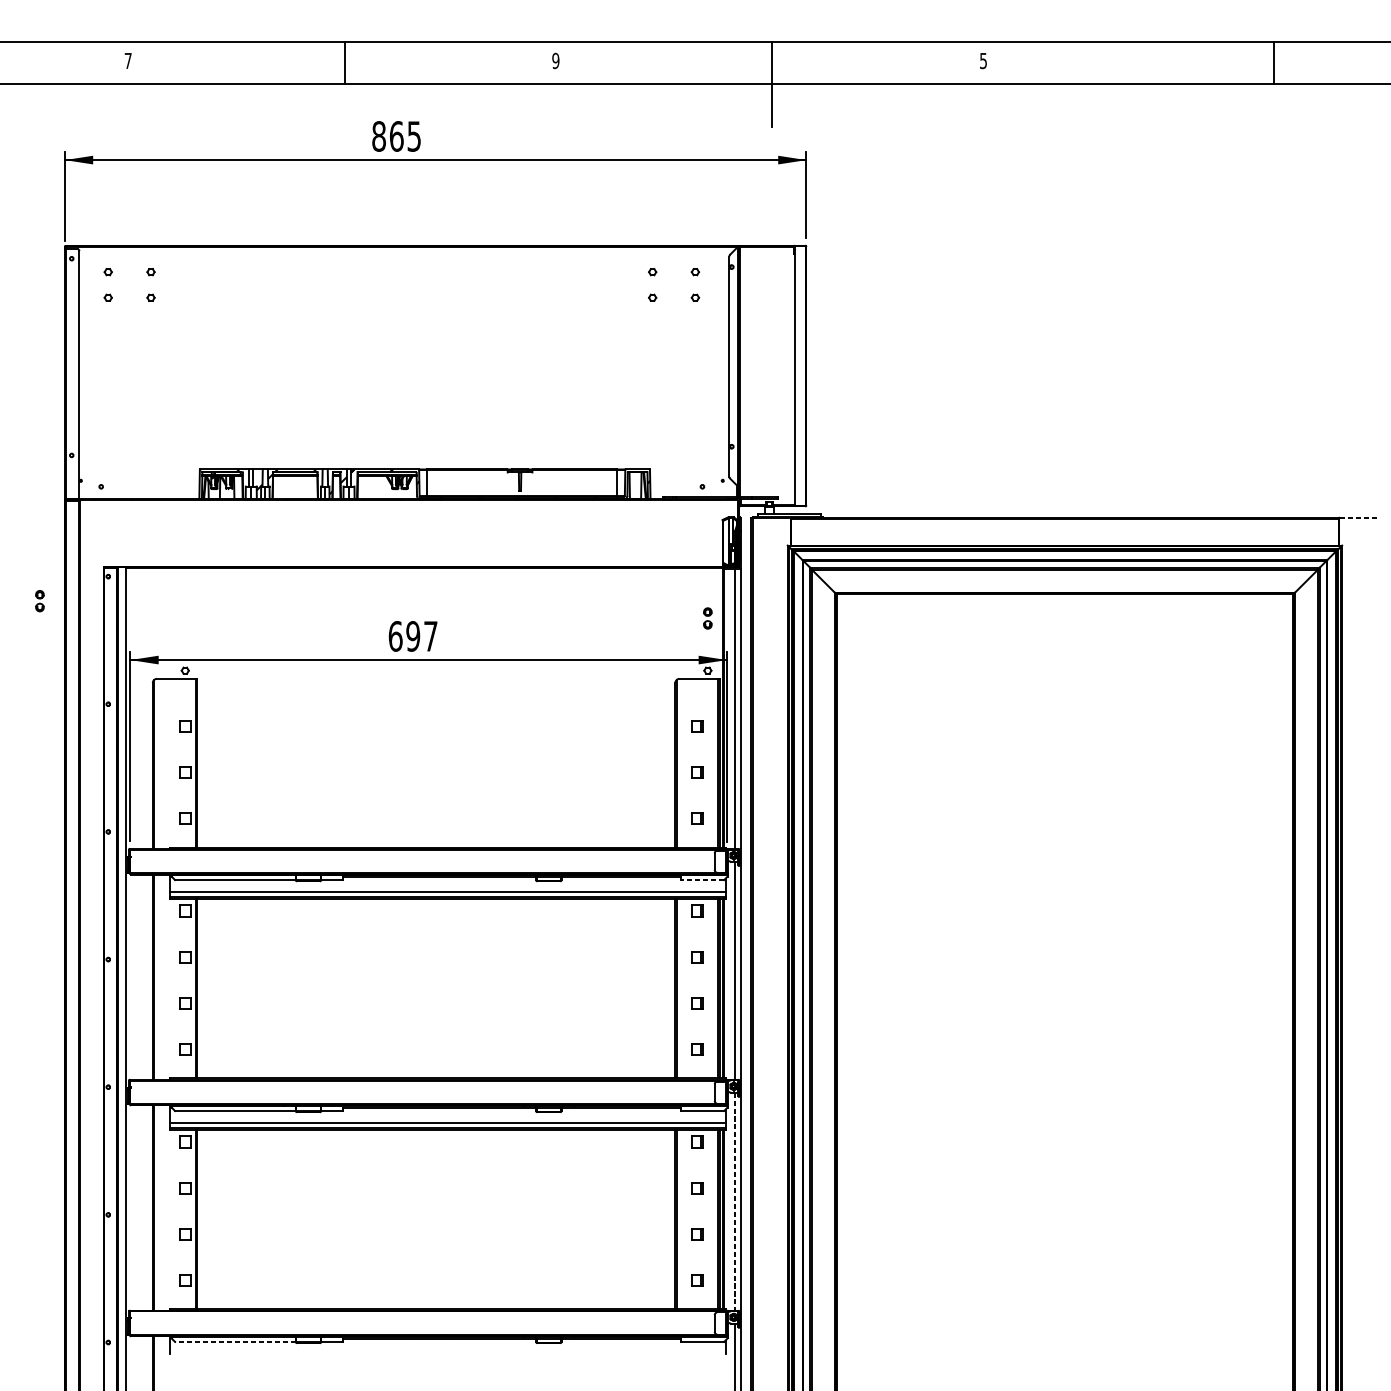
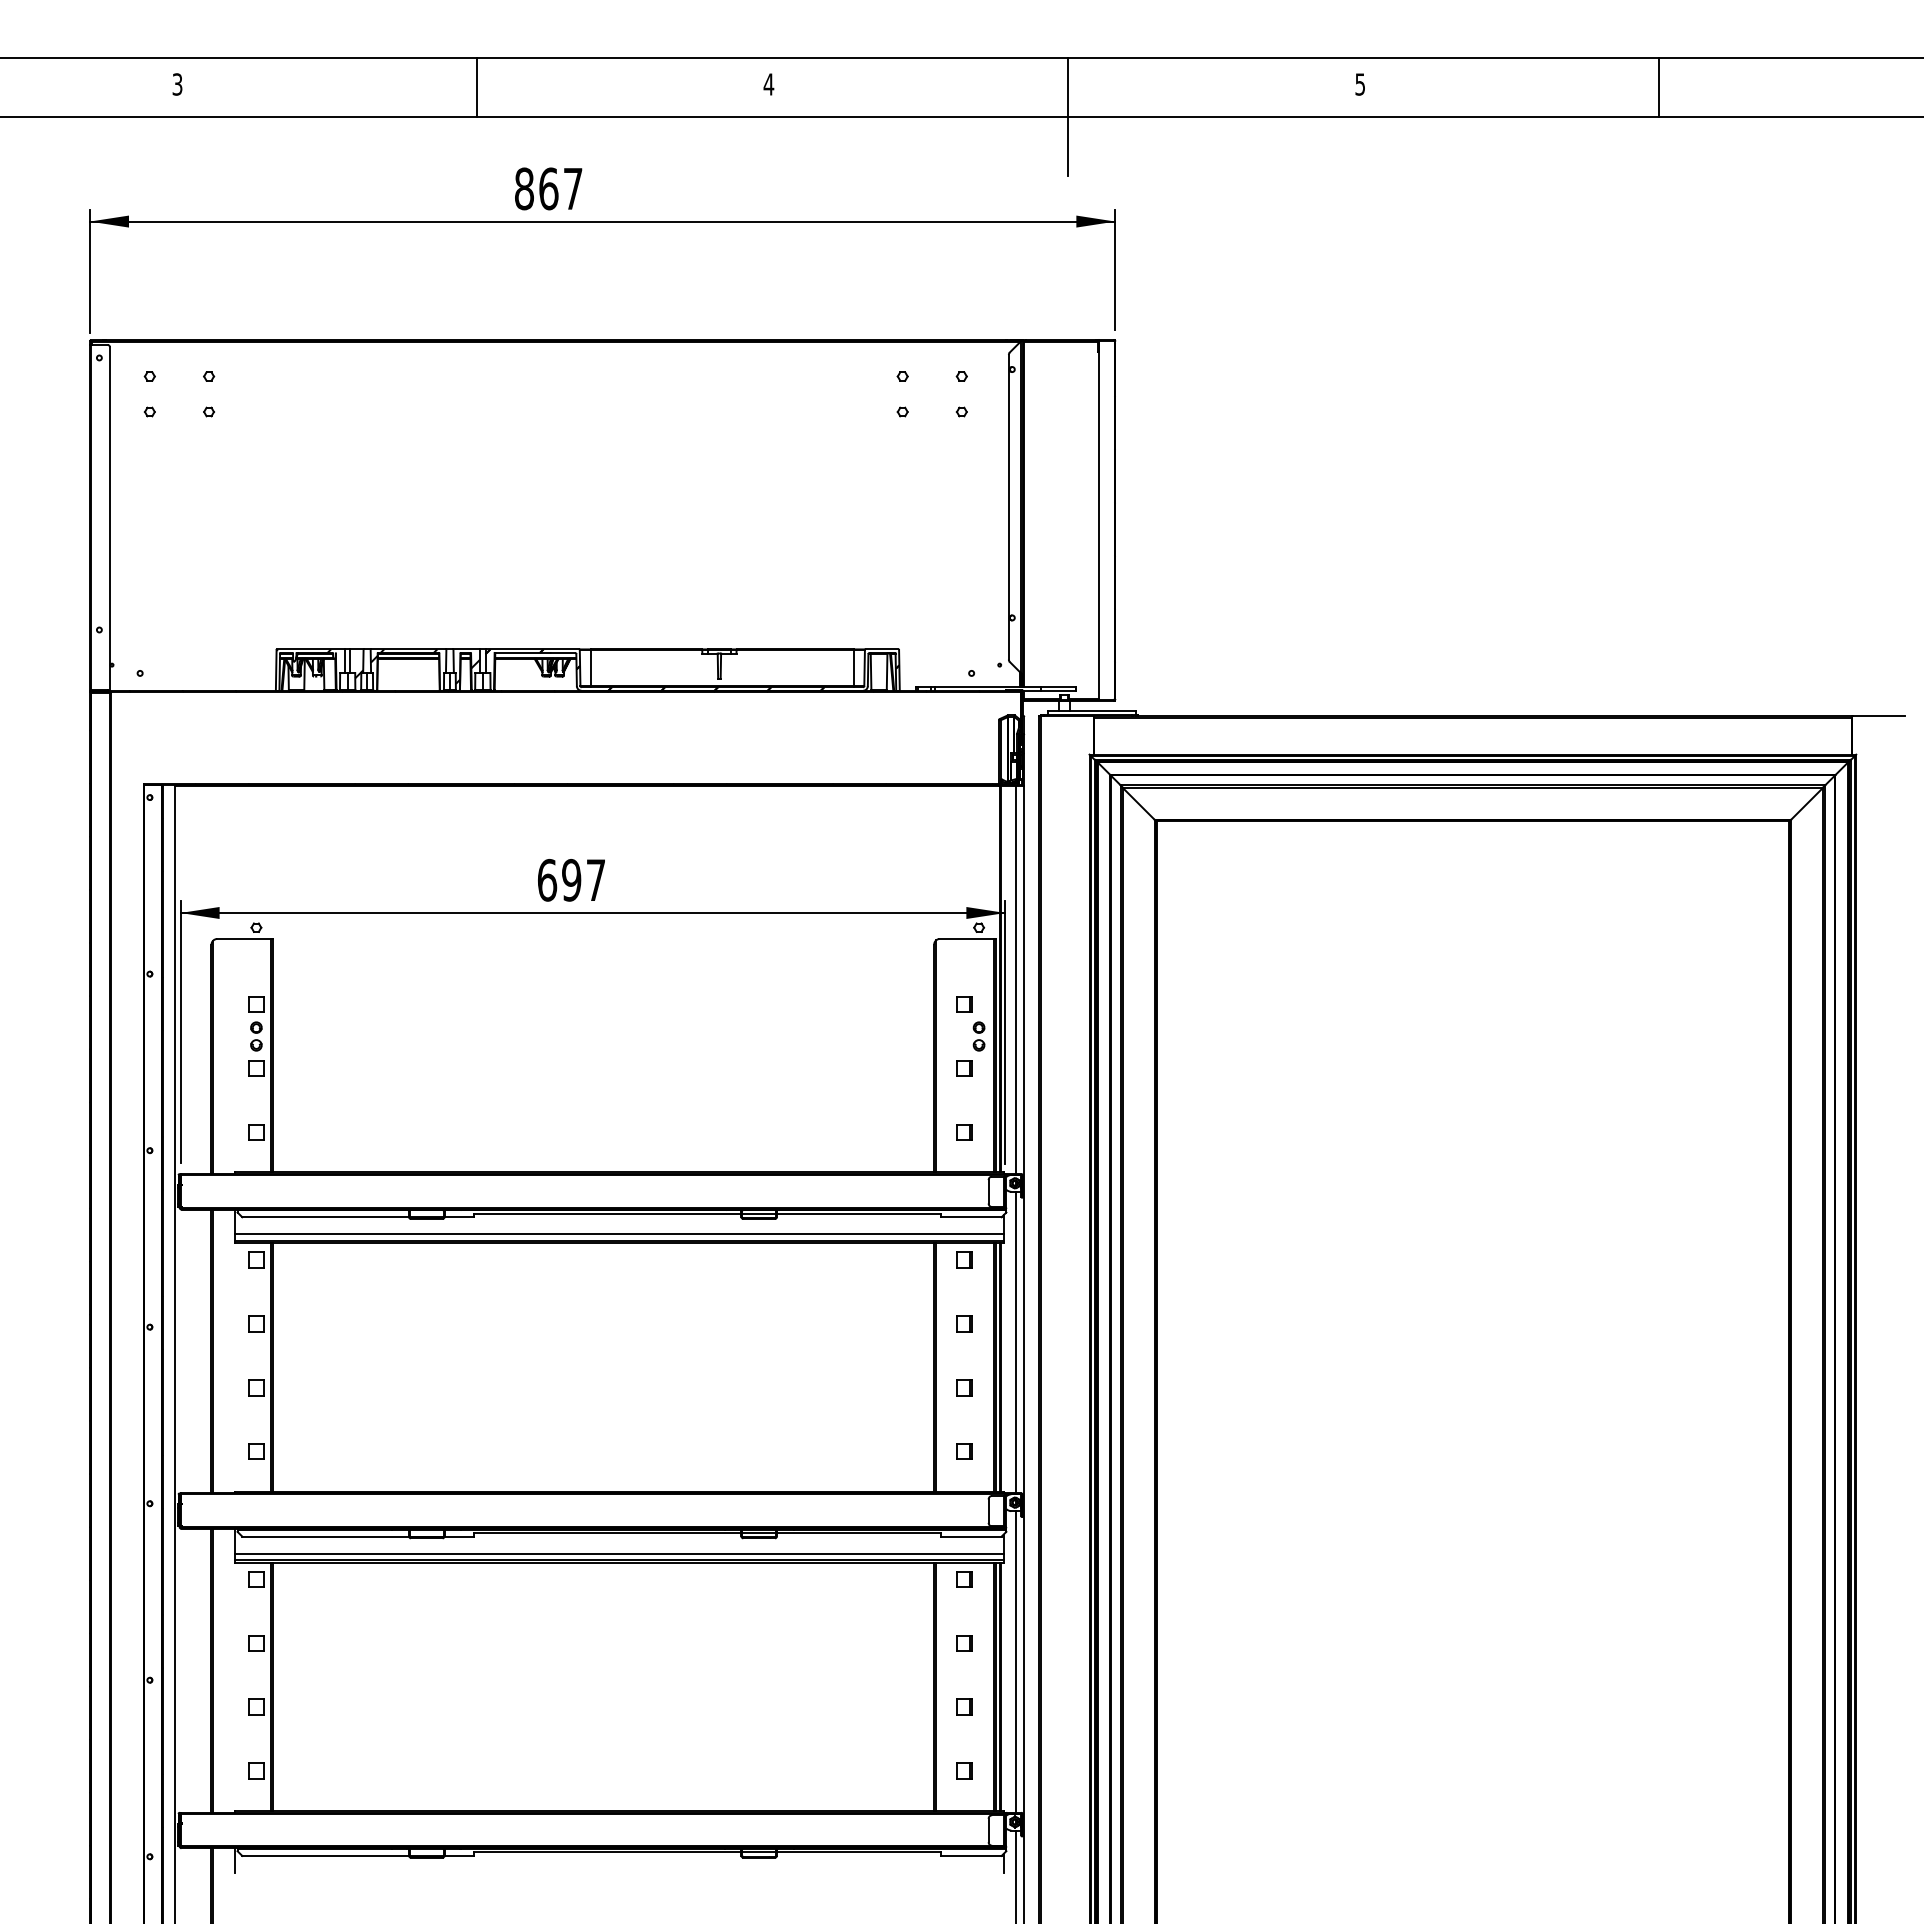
text: (128, 60) -> (177, 84), 7 -> 3
text: (555, 60) -> (768, 84), 9 -> 4
line: (1273, 62) -> (1659, 86), moved
text: (414, 136) -> (573, 189), 865 -> 867
line: (1358, 517) -> (1878, 716), dashed -> solid
part: (40, 601) -> (256, 1036), moved
part: (707, 618) -> (978, 1036), moved
line: (701, 880) -> (970, 1217), dashed -> solid
line: (734, 1201) -> (1016, 1661), dashed -> solid
line: (235, 1341) -> (325, 1855), dashed -> solid

